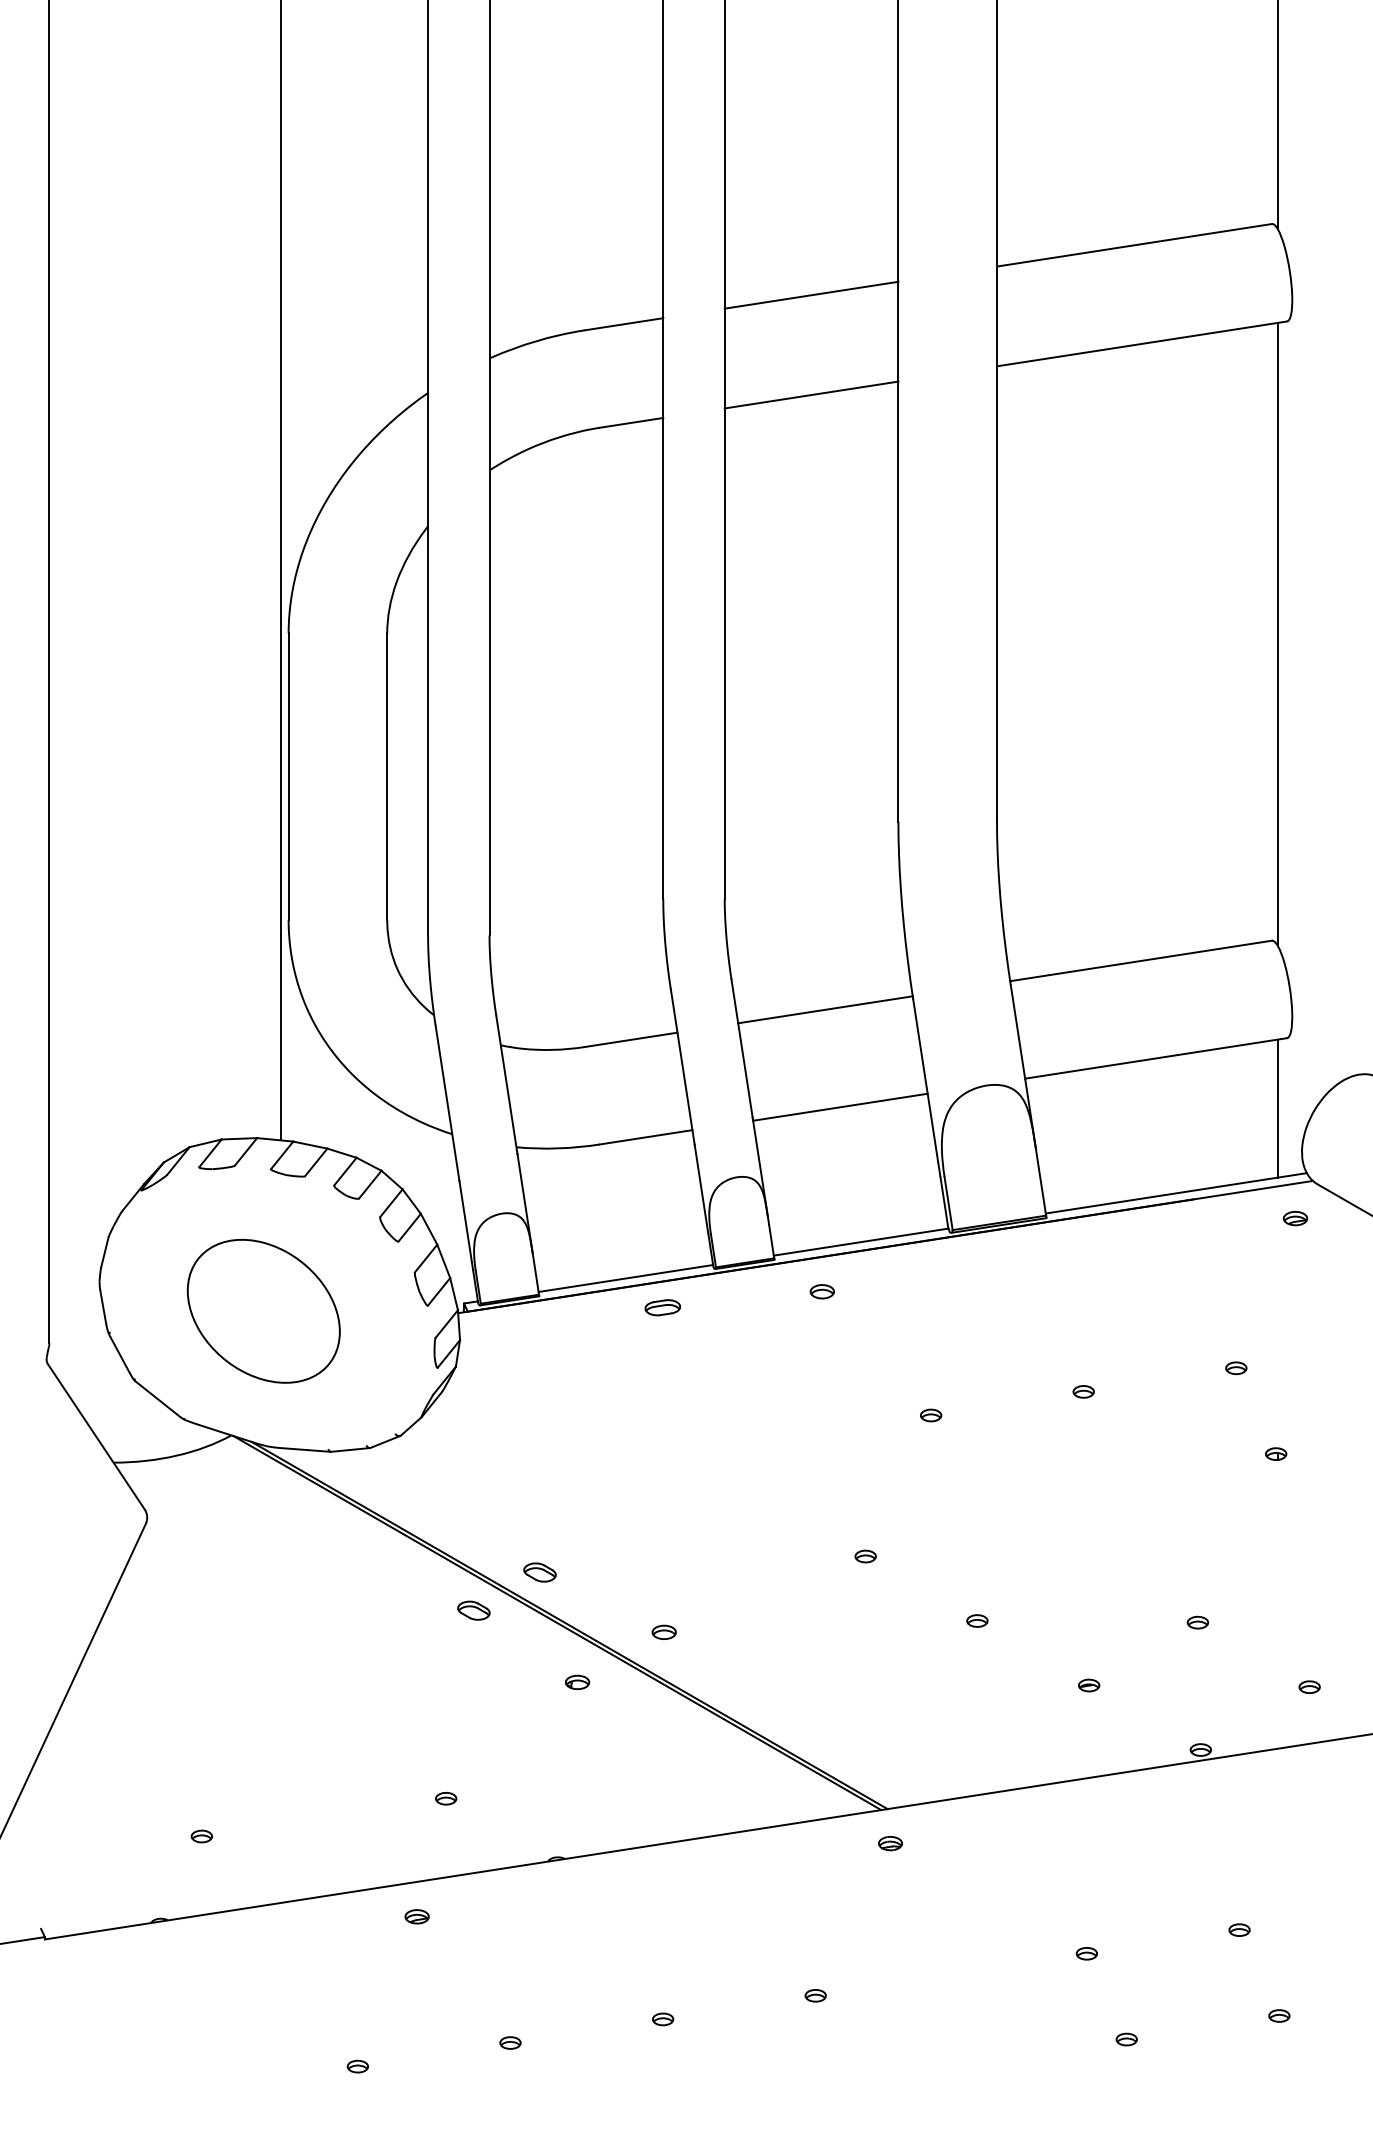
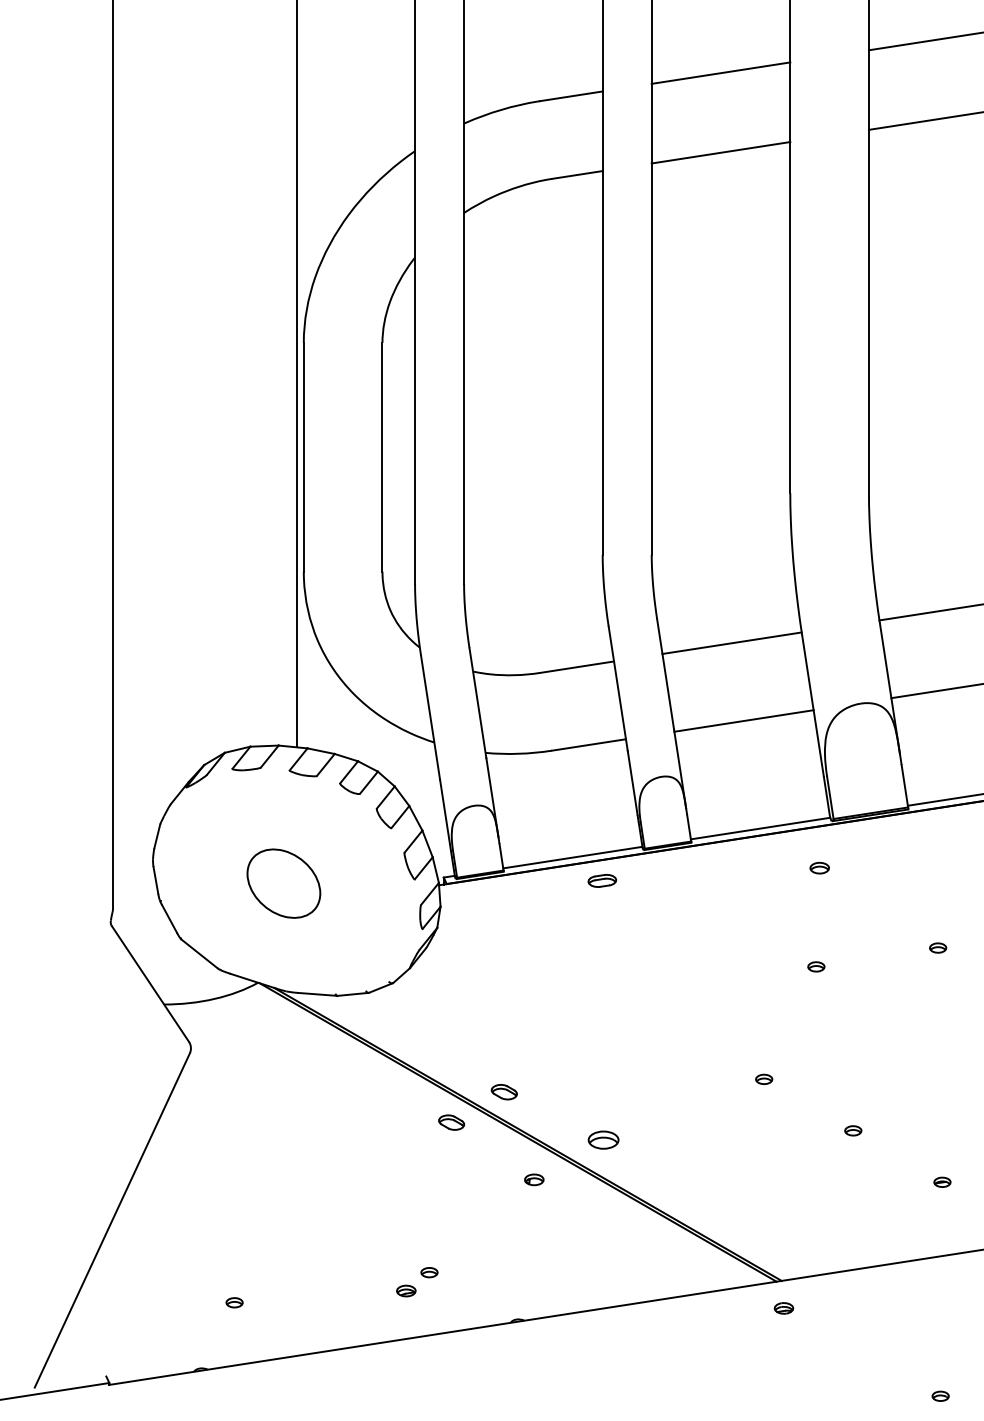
part: (821, 1291) -> (819, 867), moved
part: (263, 1310) -> (283, 883), size x0.6
part: (663, 1631) -> (602, 1139), size x1.6
part: (416, 1916) -> (405, 1290), moved

